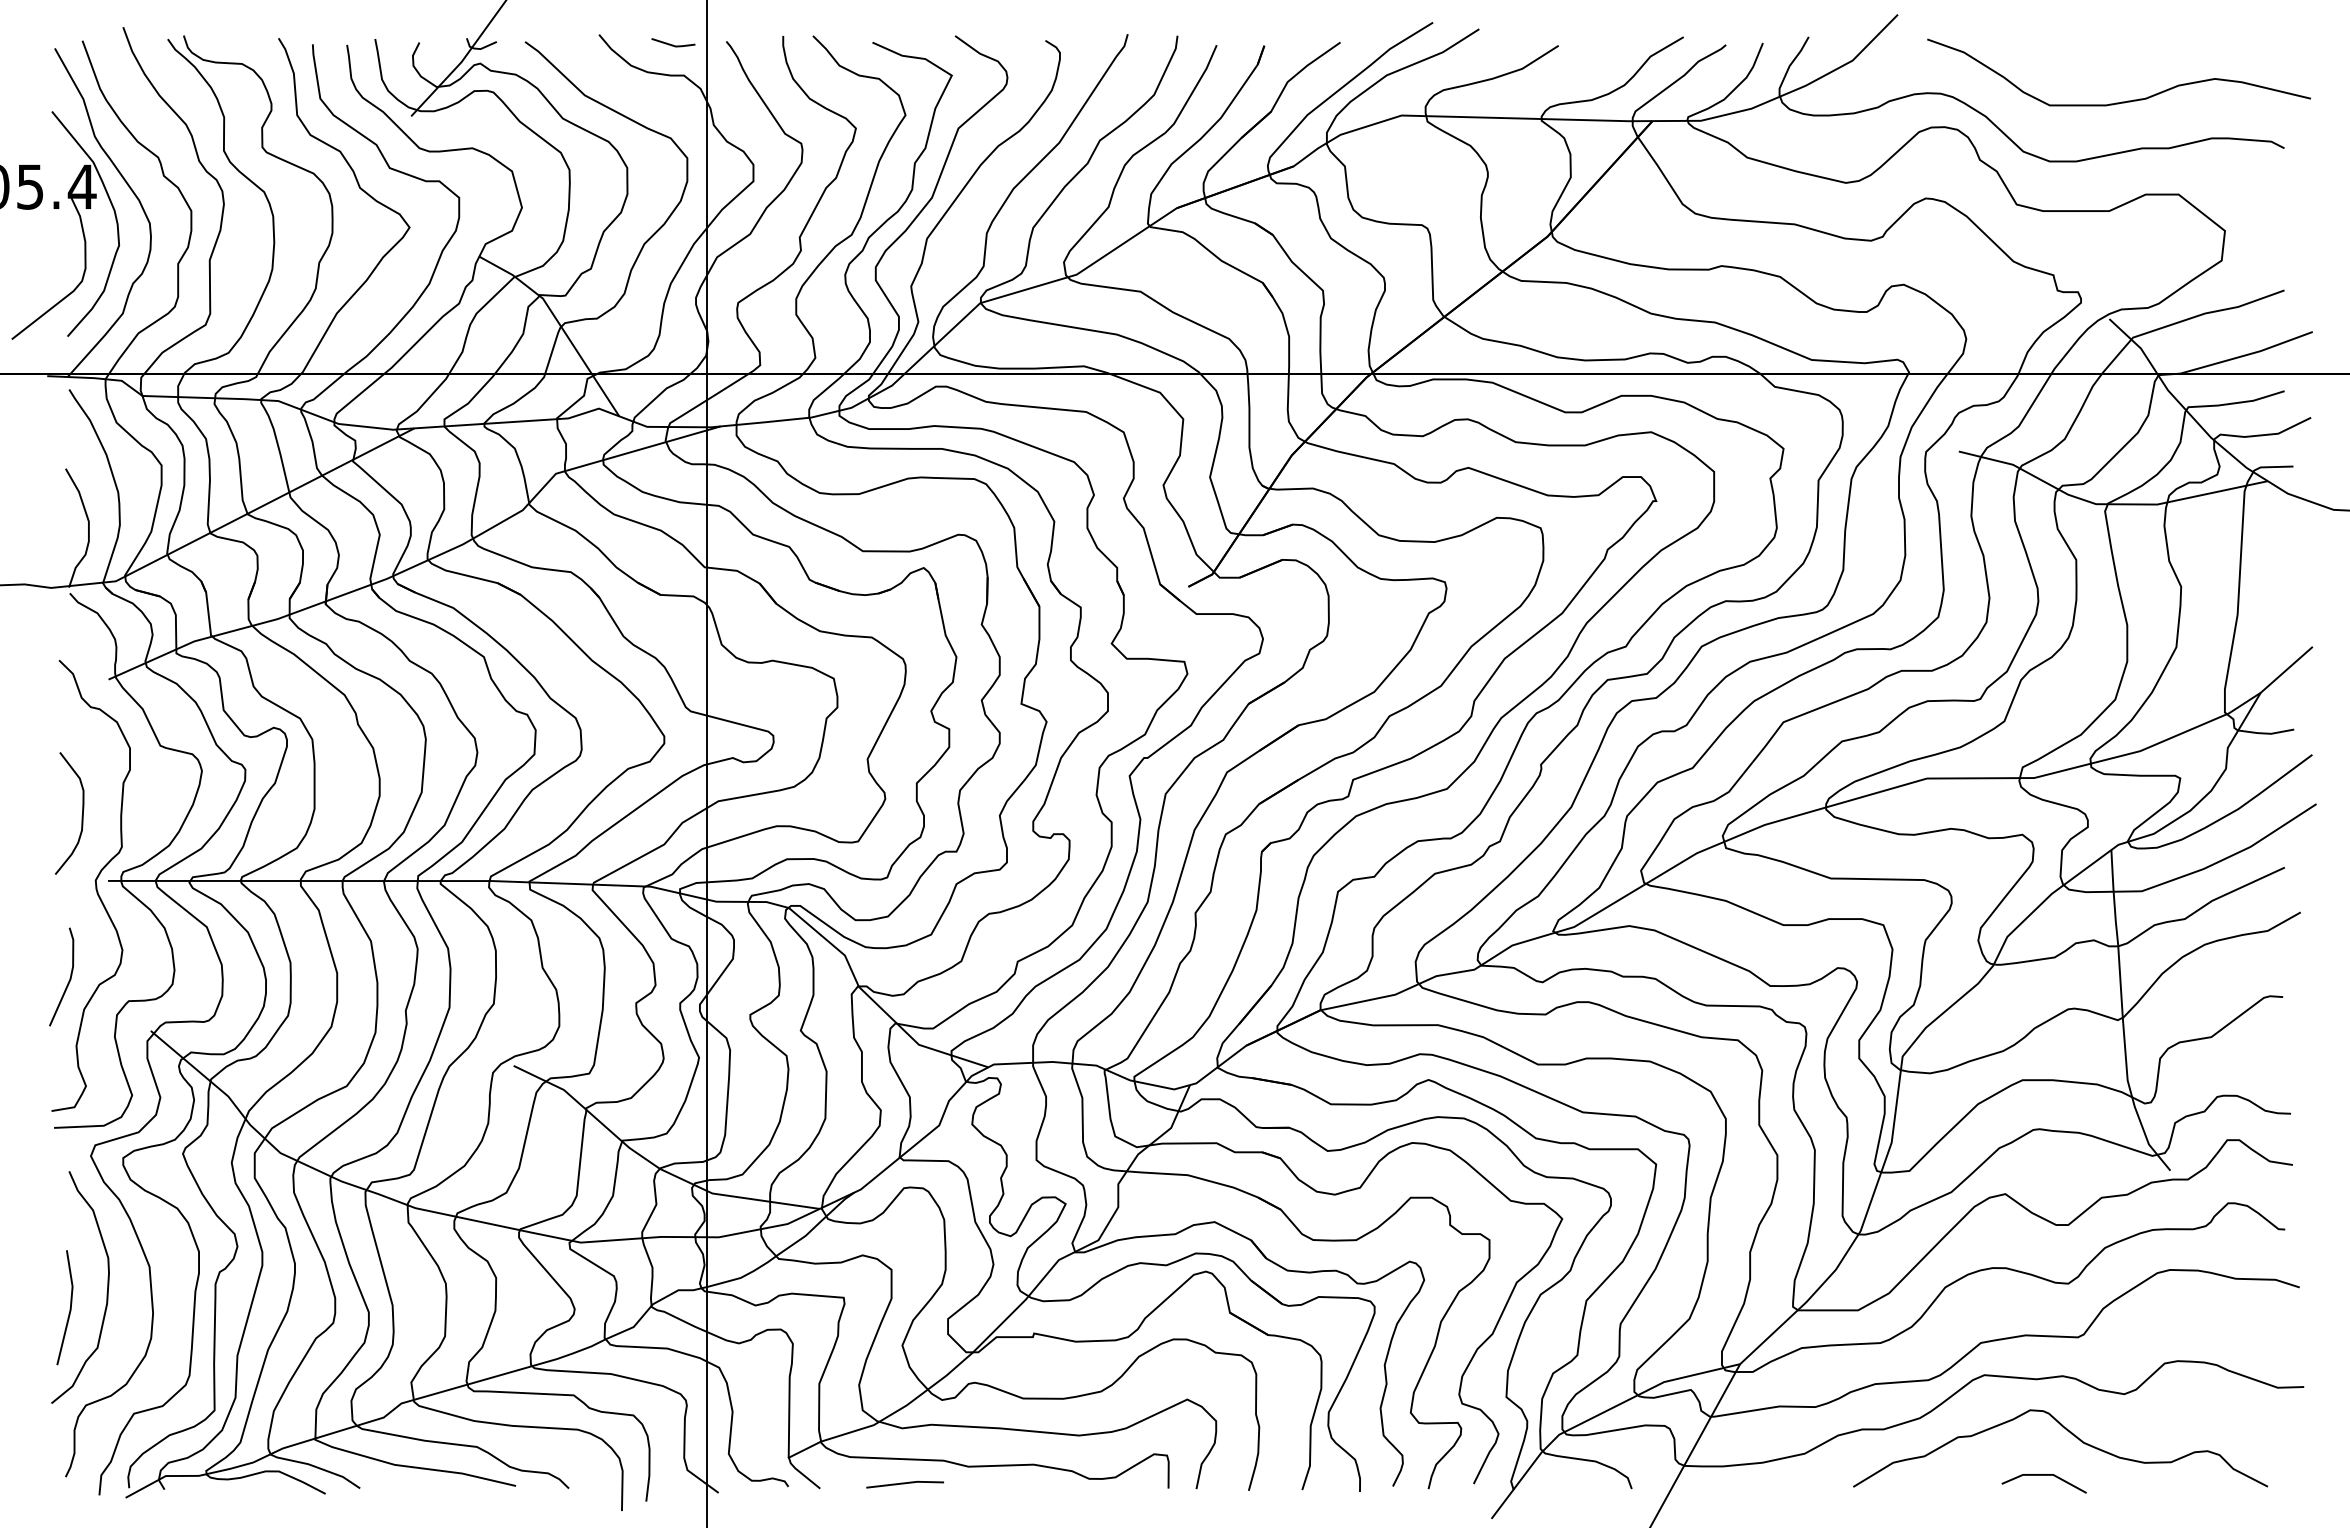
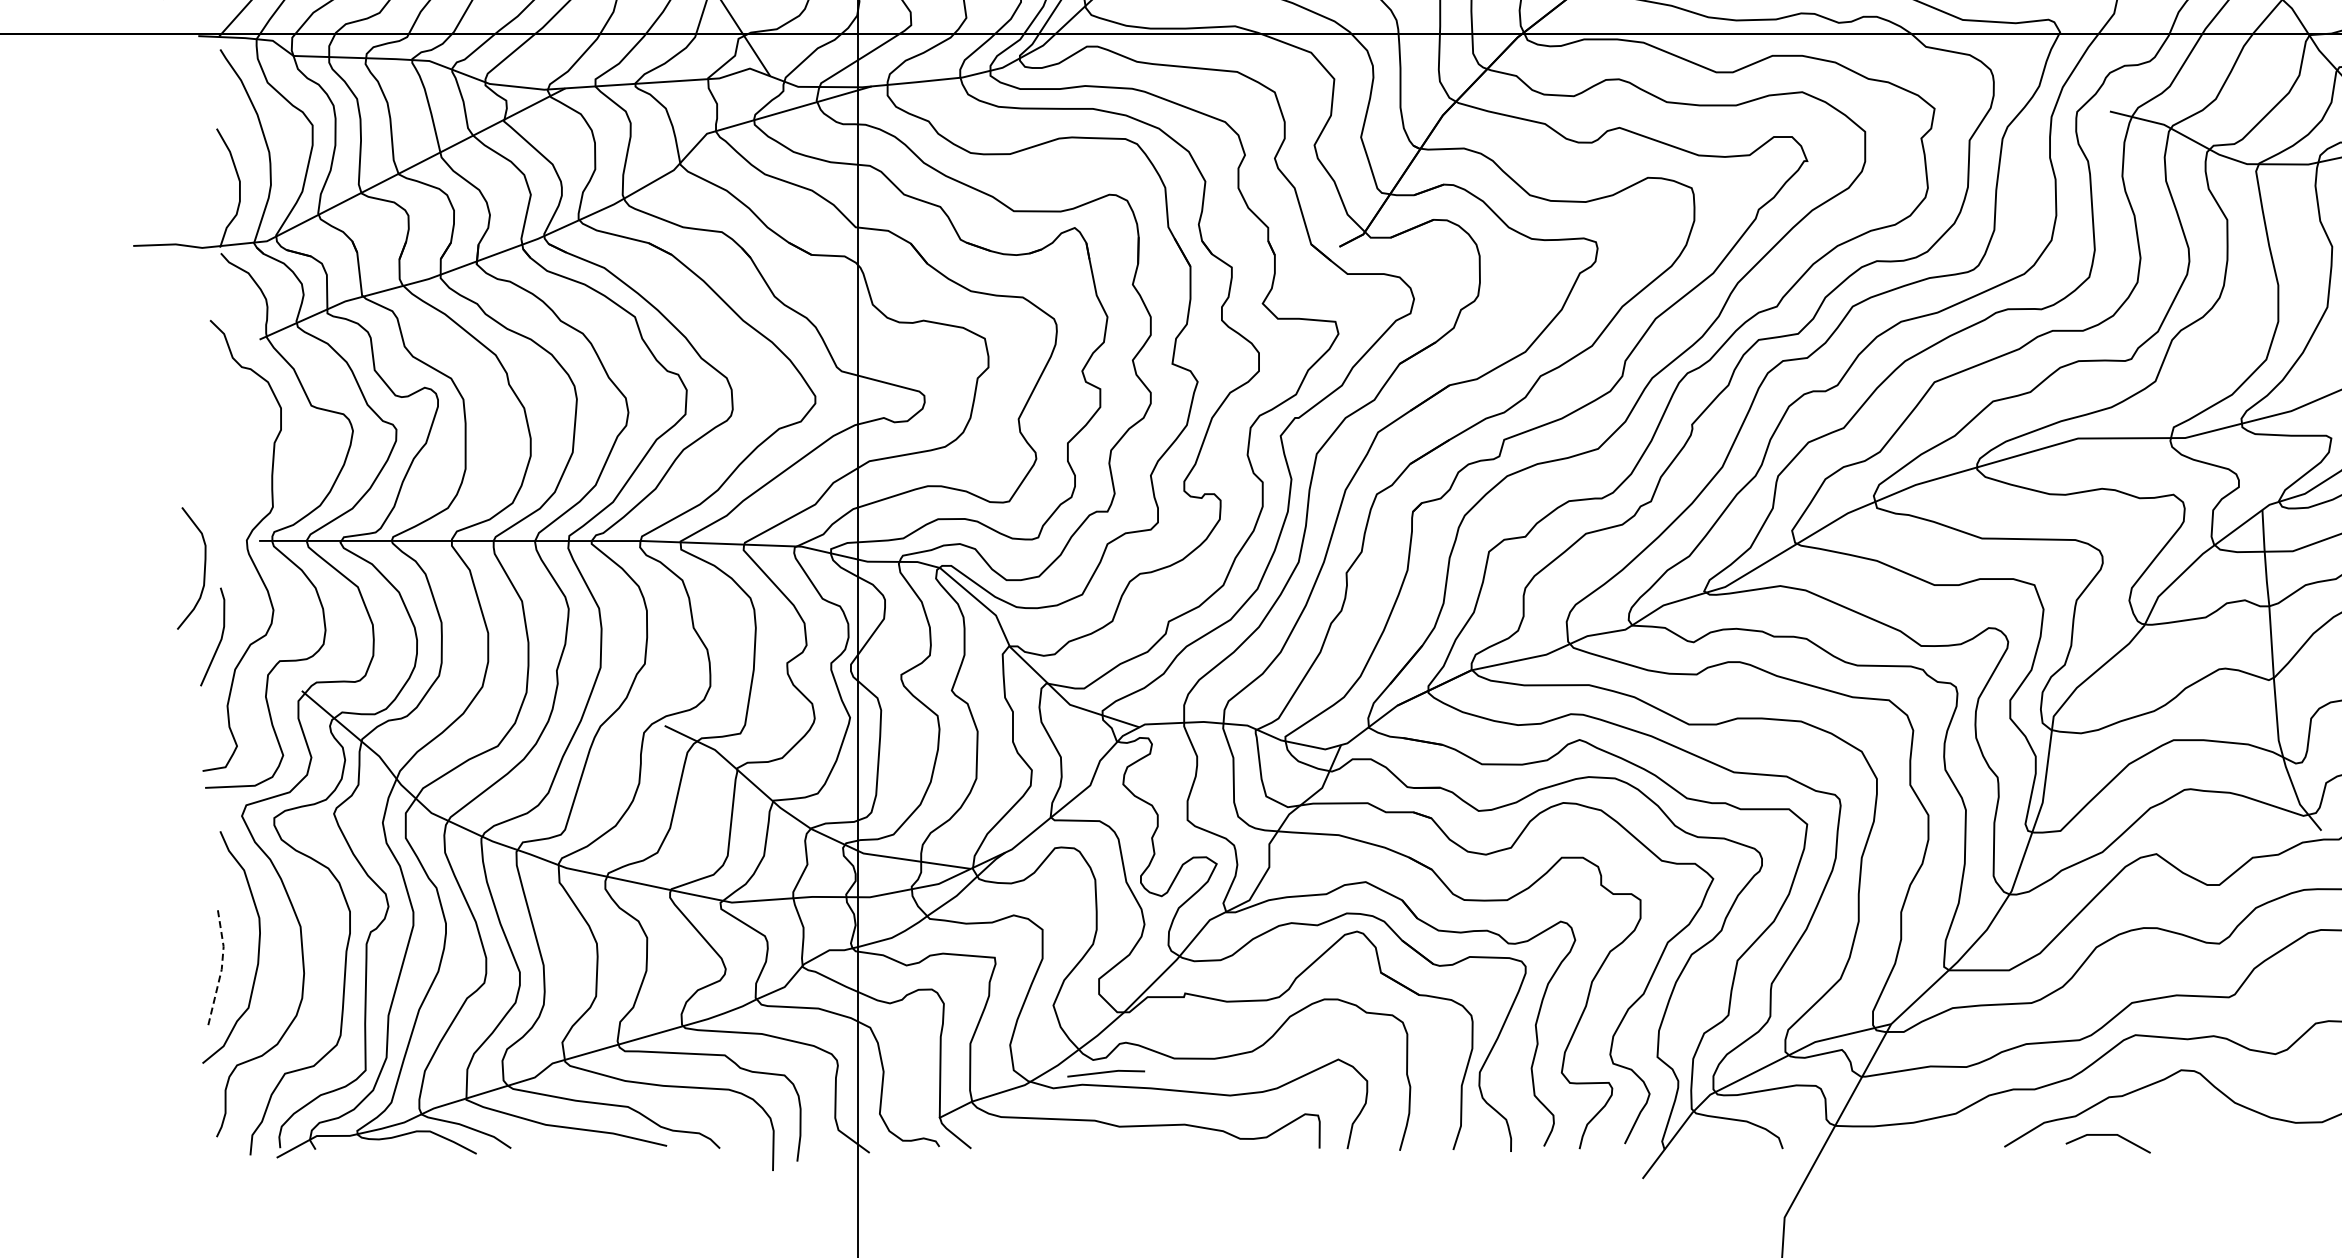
curve: (81, 815) -> (203, 570), moved
line: (70, 1307) -> (221, 967), solid -> dashed
line: (2043, 1475) -> (2107, 1135), moved
line: (904, 1484) -> (1105, 1073), moved

